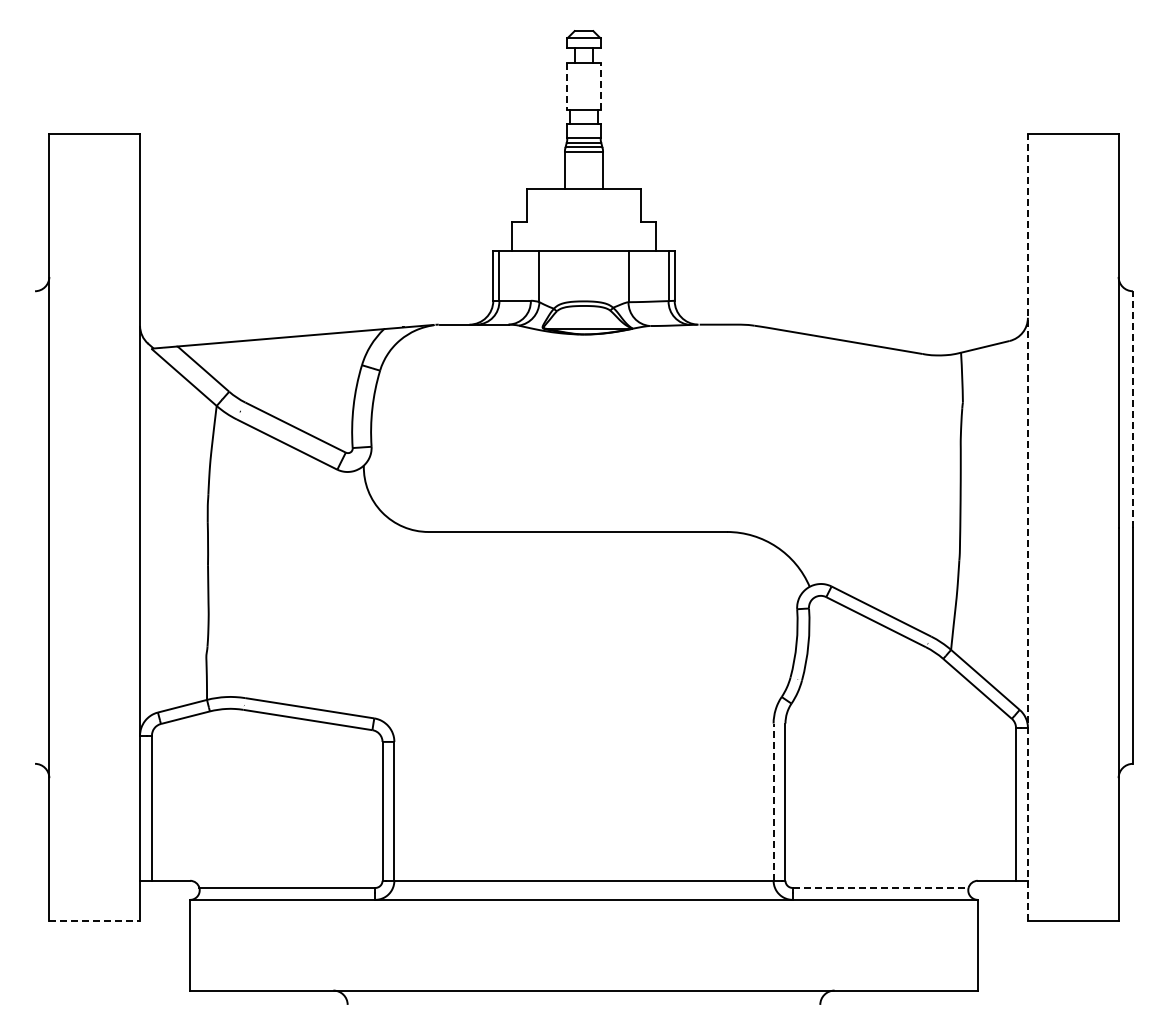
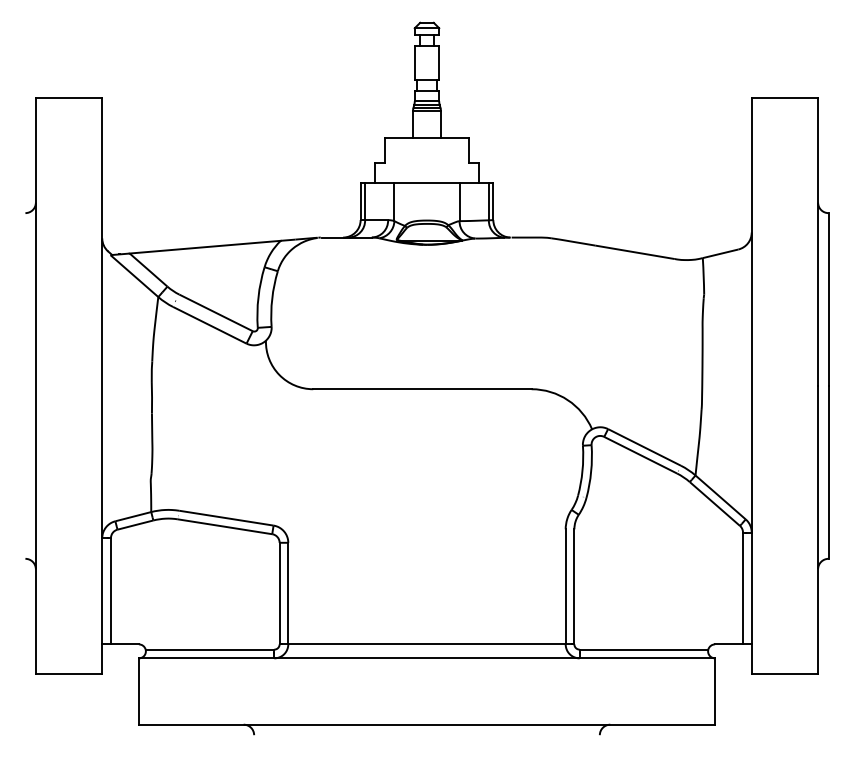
line: (567, 86) -> (414, 63), dashed -> solid
line: (600, 86) -> (439, 63), dashed -> solid
line: (1132, 408) -> (828, 298), dashed -> solid
line: (1027, 527) -> (751, 385), dashed -> solid
line: (773, 802) -> (565, 587), dashed -> solid
line: (880, 887) -> (643, 649), dashed -> solid
line: (95, 921) -> (69, 674), dashed -> solid

